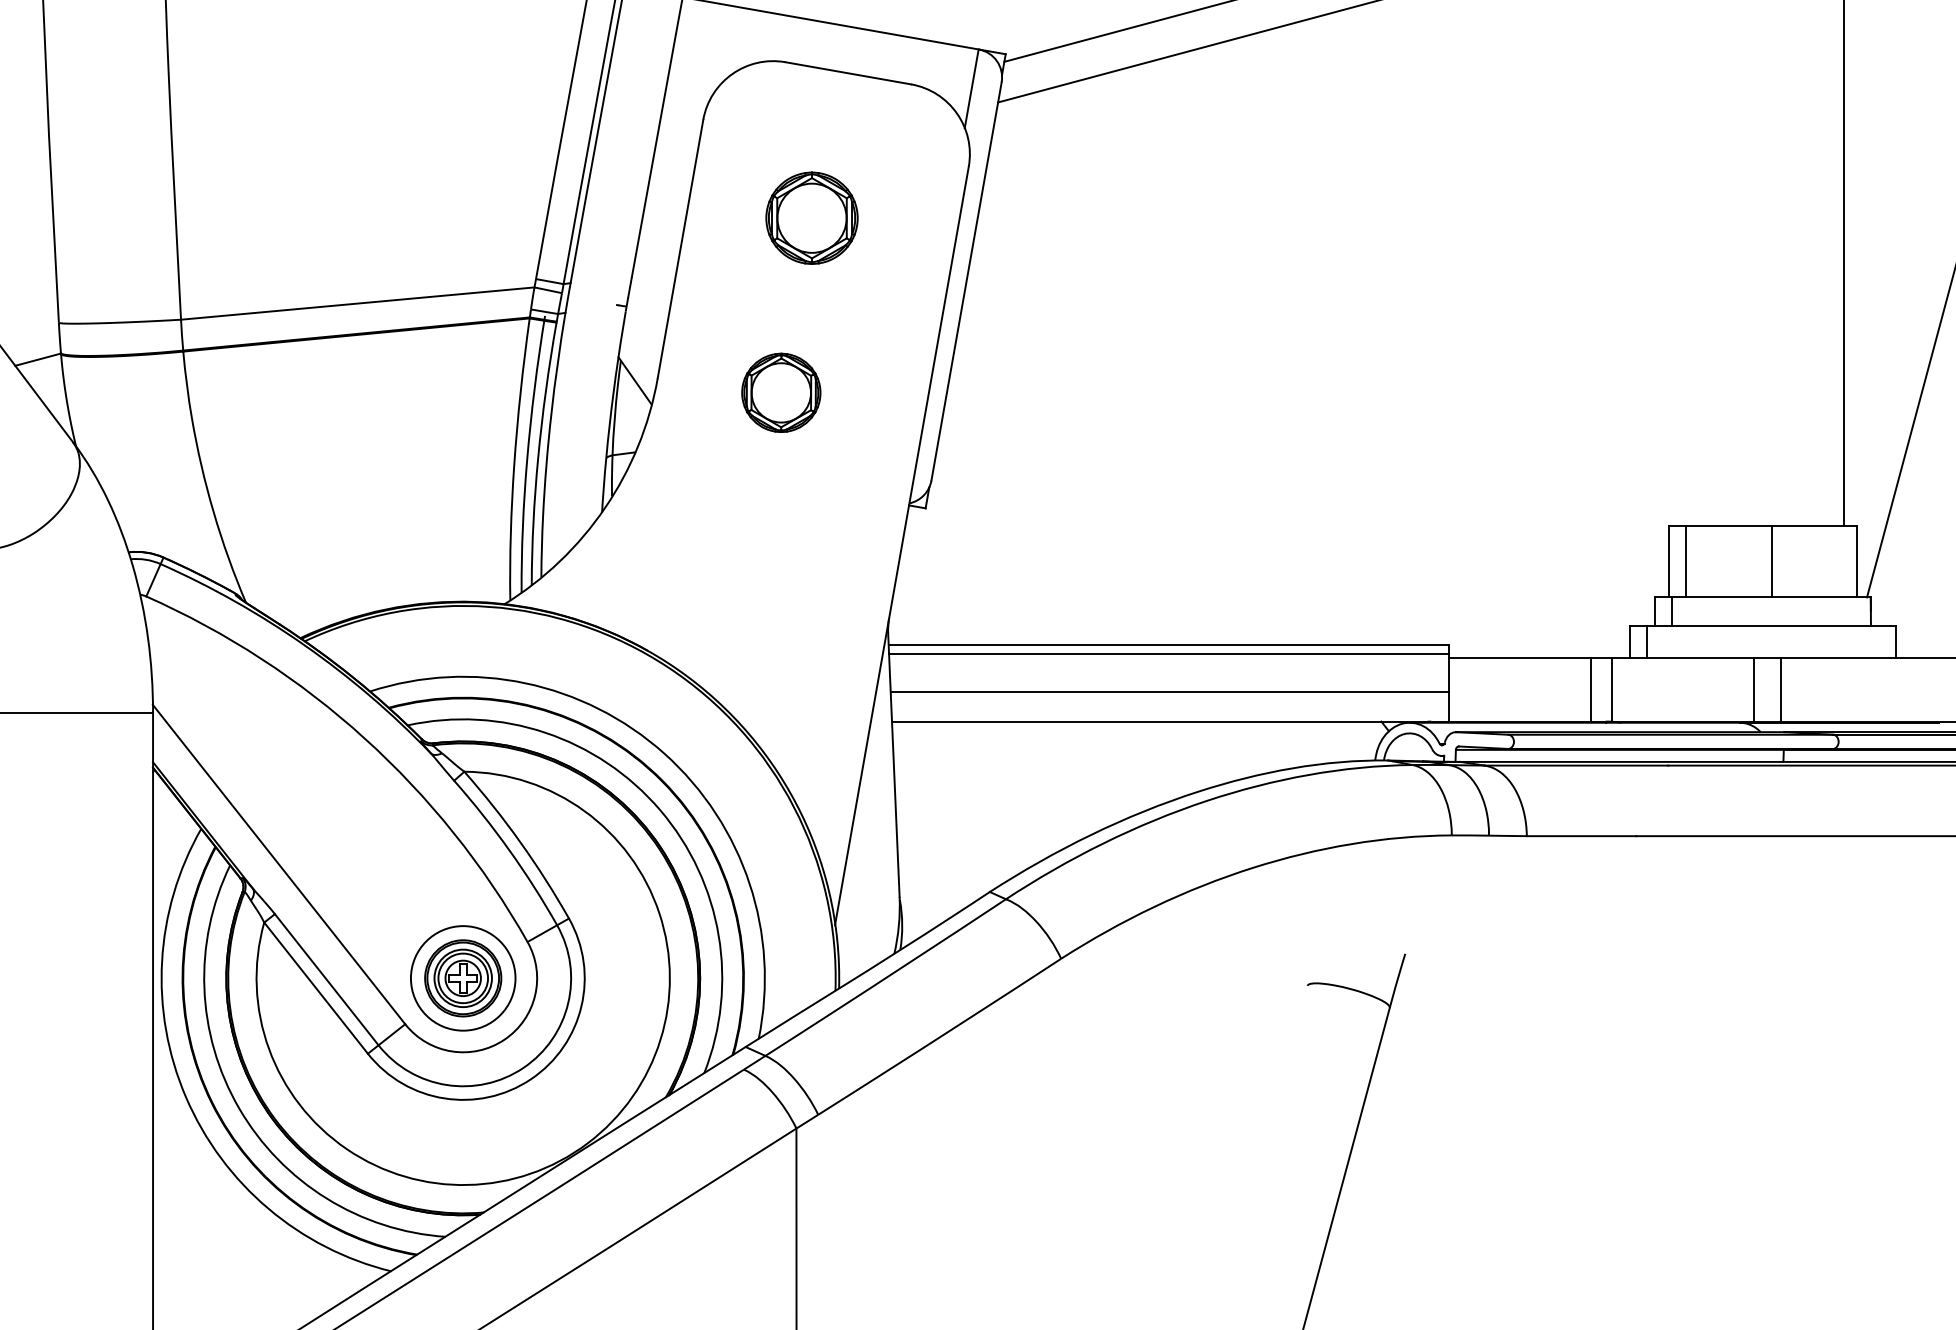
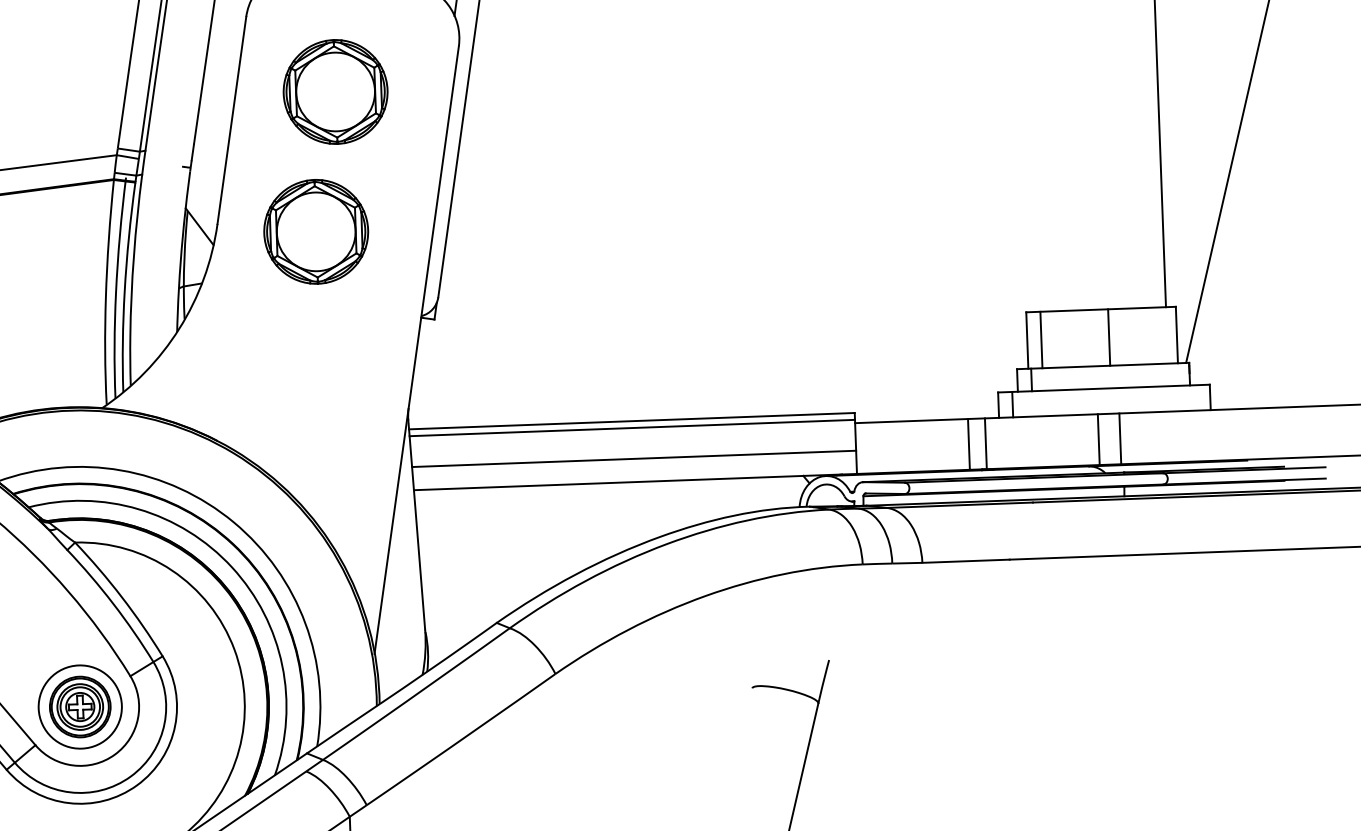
part: (811, 218) -> (335, 92), size x1.43
part: (781, 392) -> (316, 231), size x1.67

